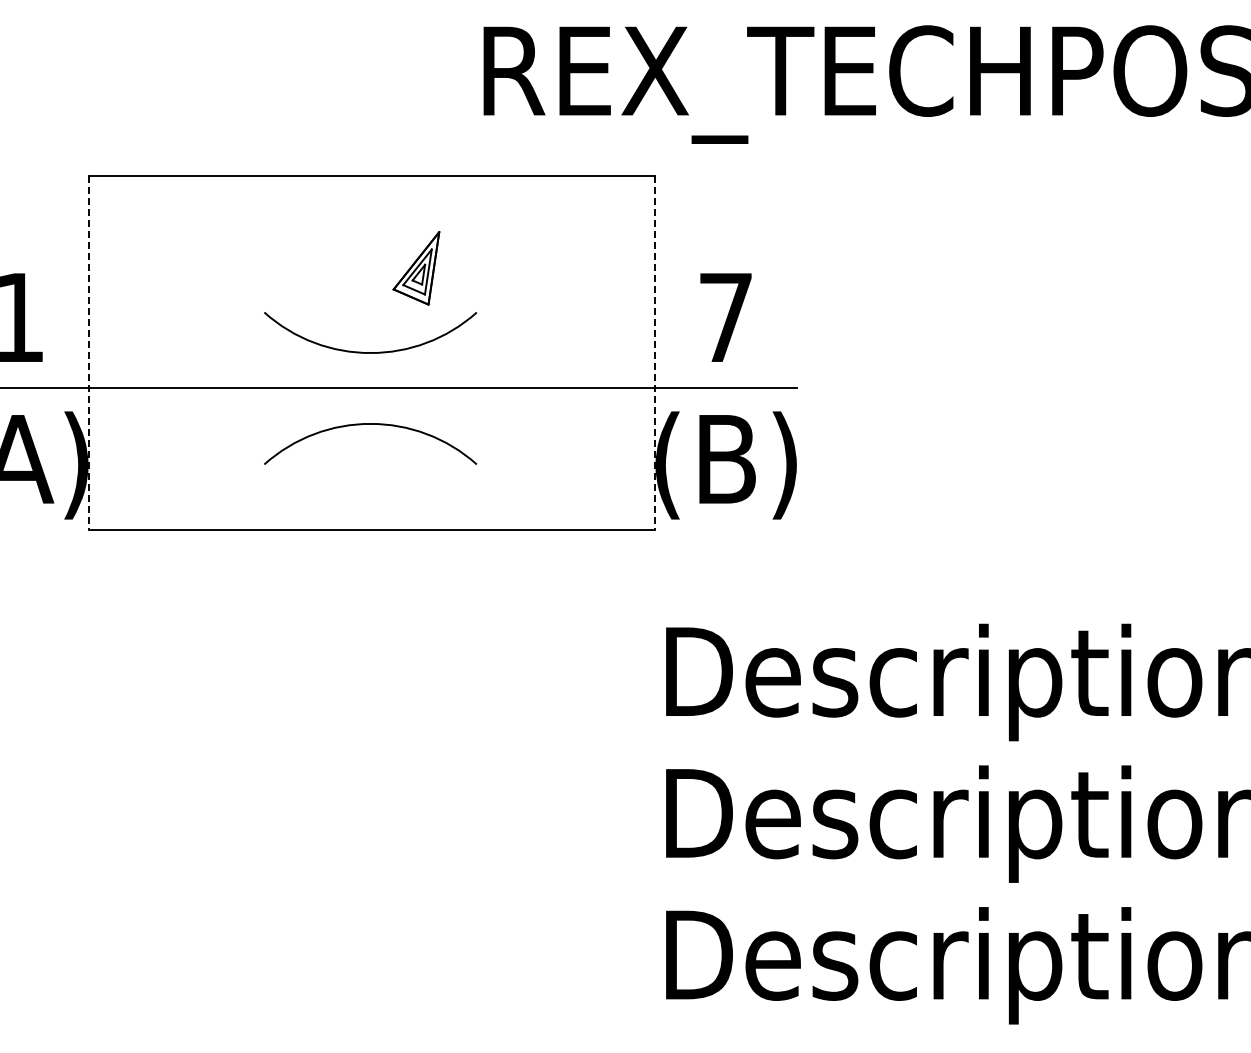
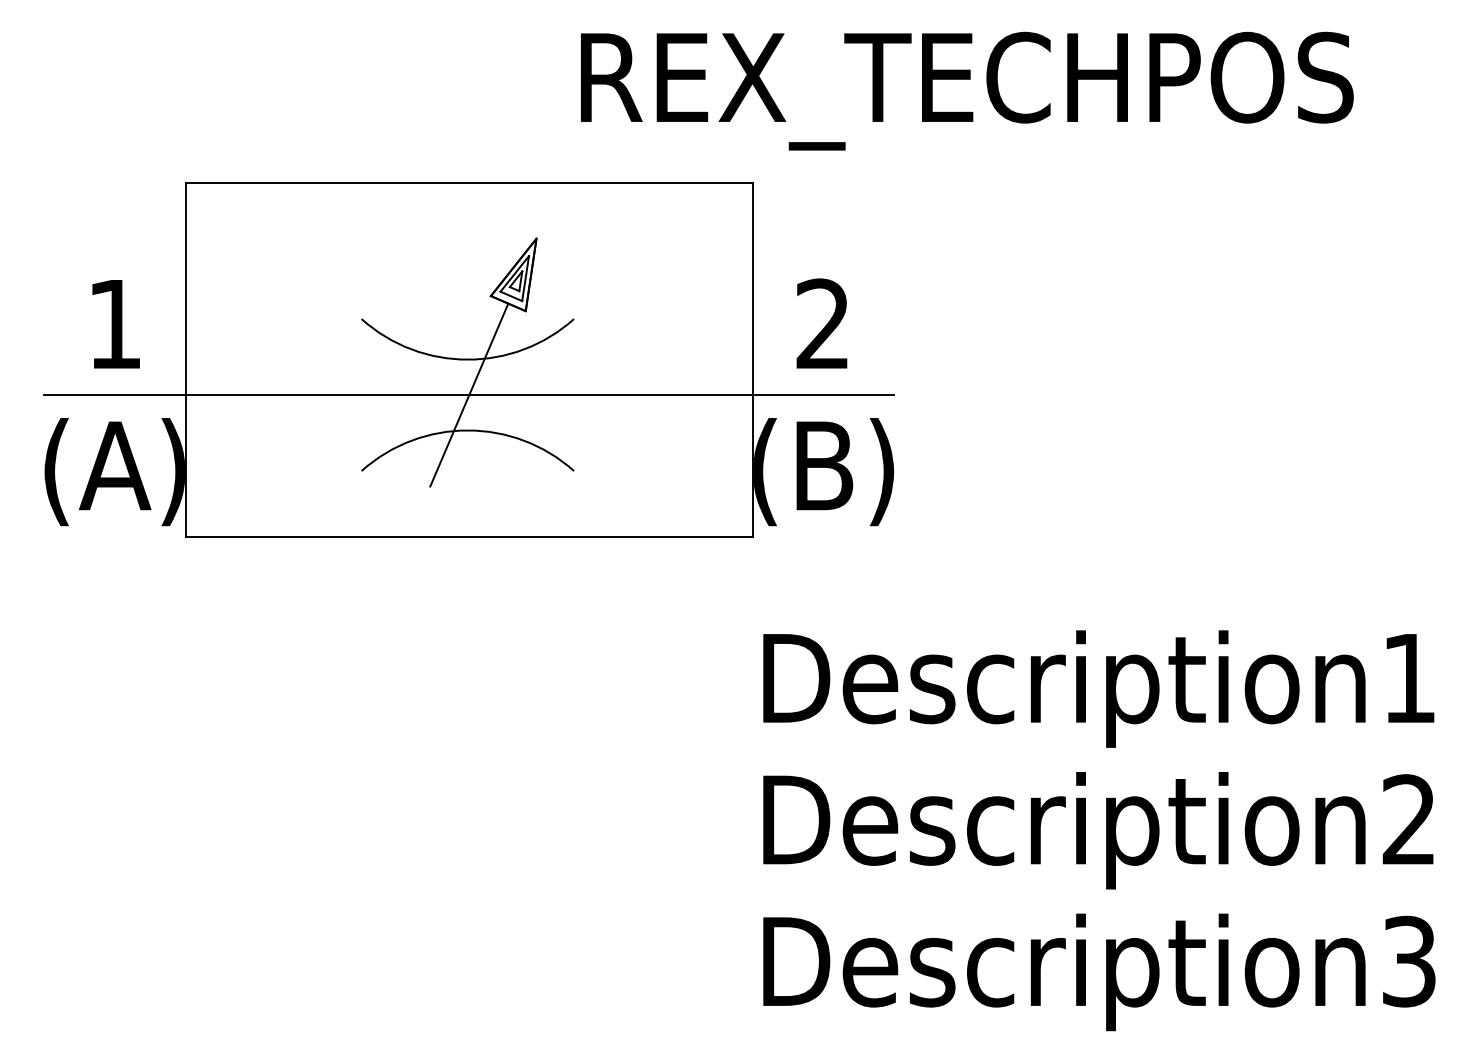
text: (725, 316) -> (822, 323), 7 -> 2
line: (89, 353) -> (186, 360), dashed -> solid
line: (655, 353) -> (752, 360), dashed -> solid
line: (372, 387) -> (469, 394), added

